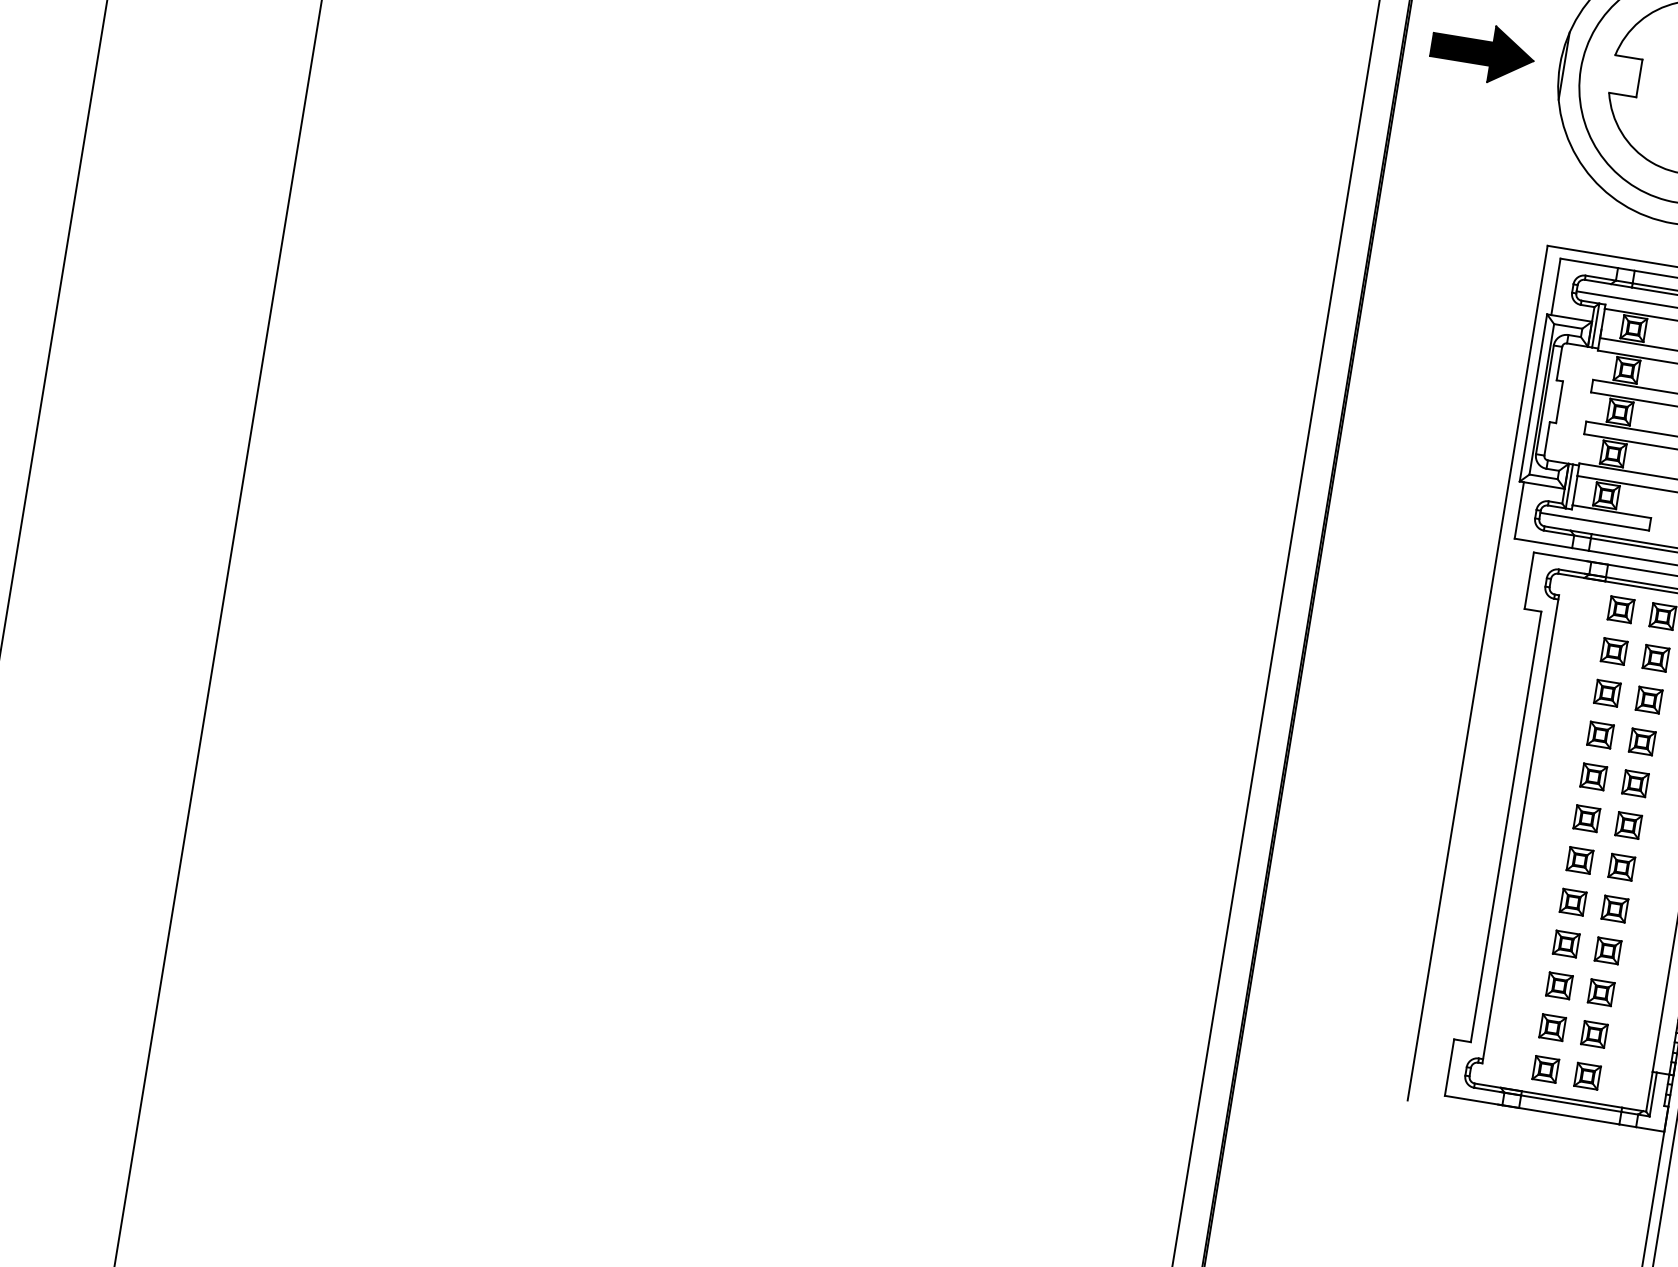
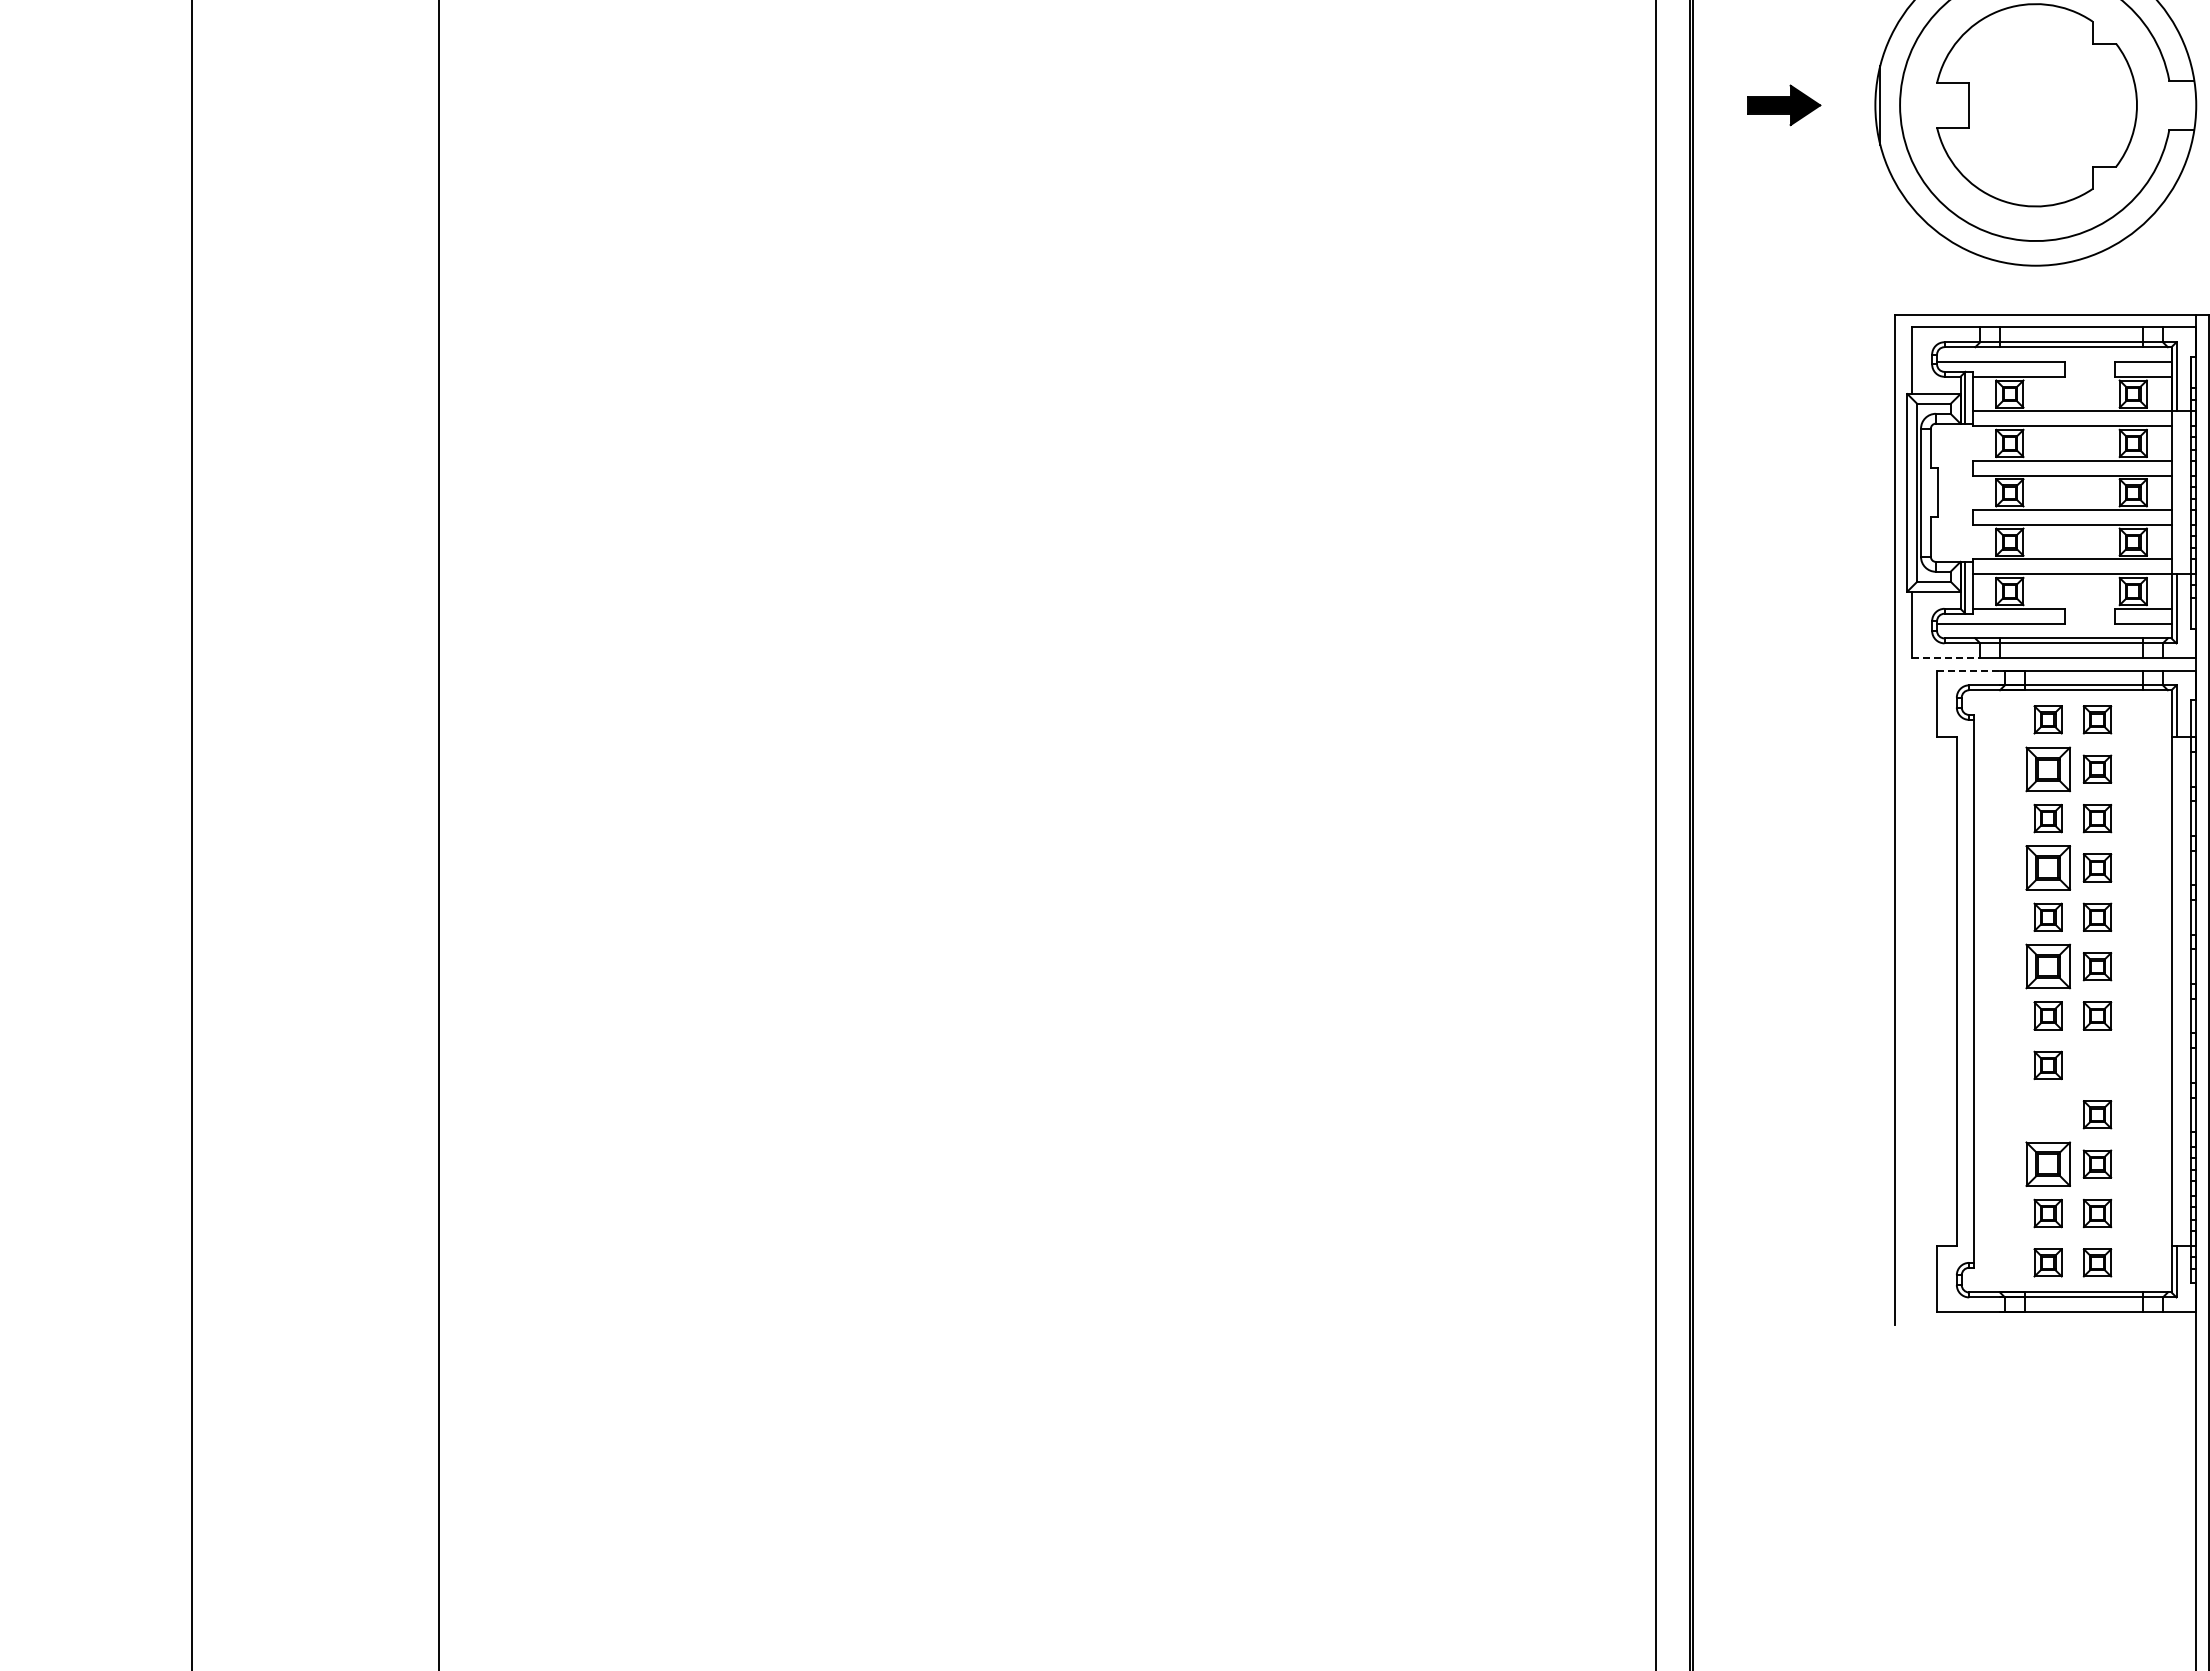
part: (1483, 53) -> (1784, 105), size x0.6
line: (1543, 543) -> (1946, 658), solid -> dashed
line: (1563, 557) -> (1971, 670), solid -> dashed
part: (1613, 650) -> (2047, 768), size x1.6
part: (1600, 734) -> (2047, 867), size x1.6
part: (1586, 818) -> (2047, 966), size x1.6
part: (1615, 908) -> (2097, 1064), removed
part: (1565, 943) -> (2047, 1114), removed
part: (1559, 985) -> (2047, 1163), size x1.6

